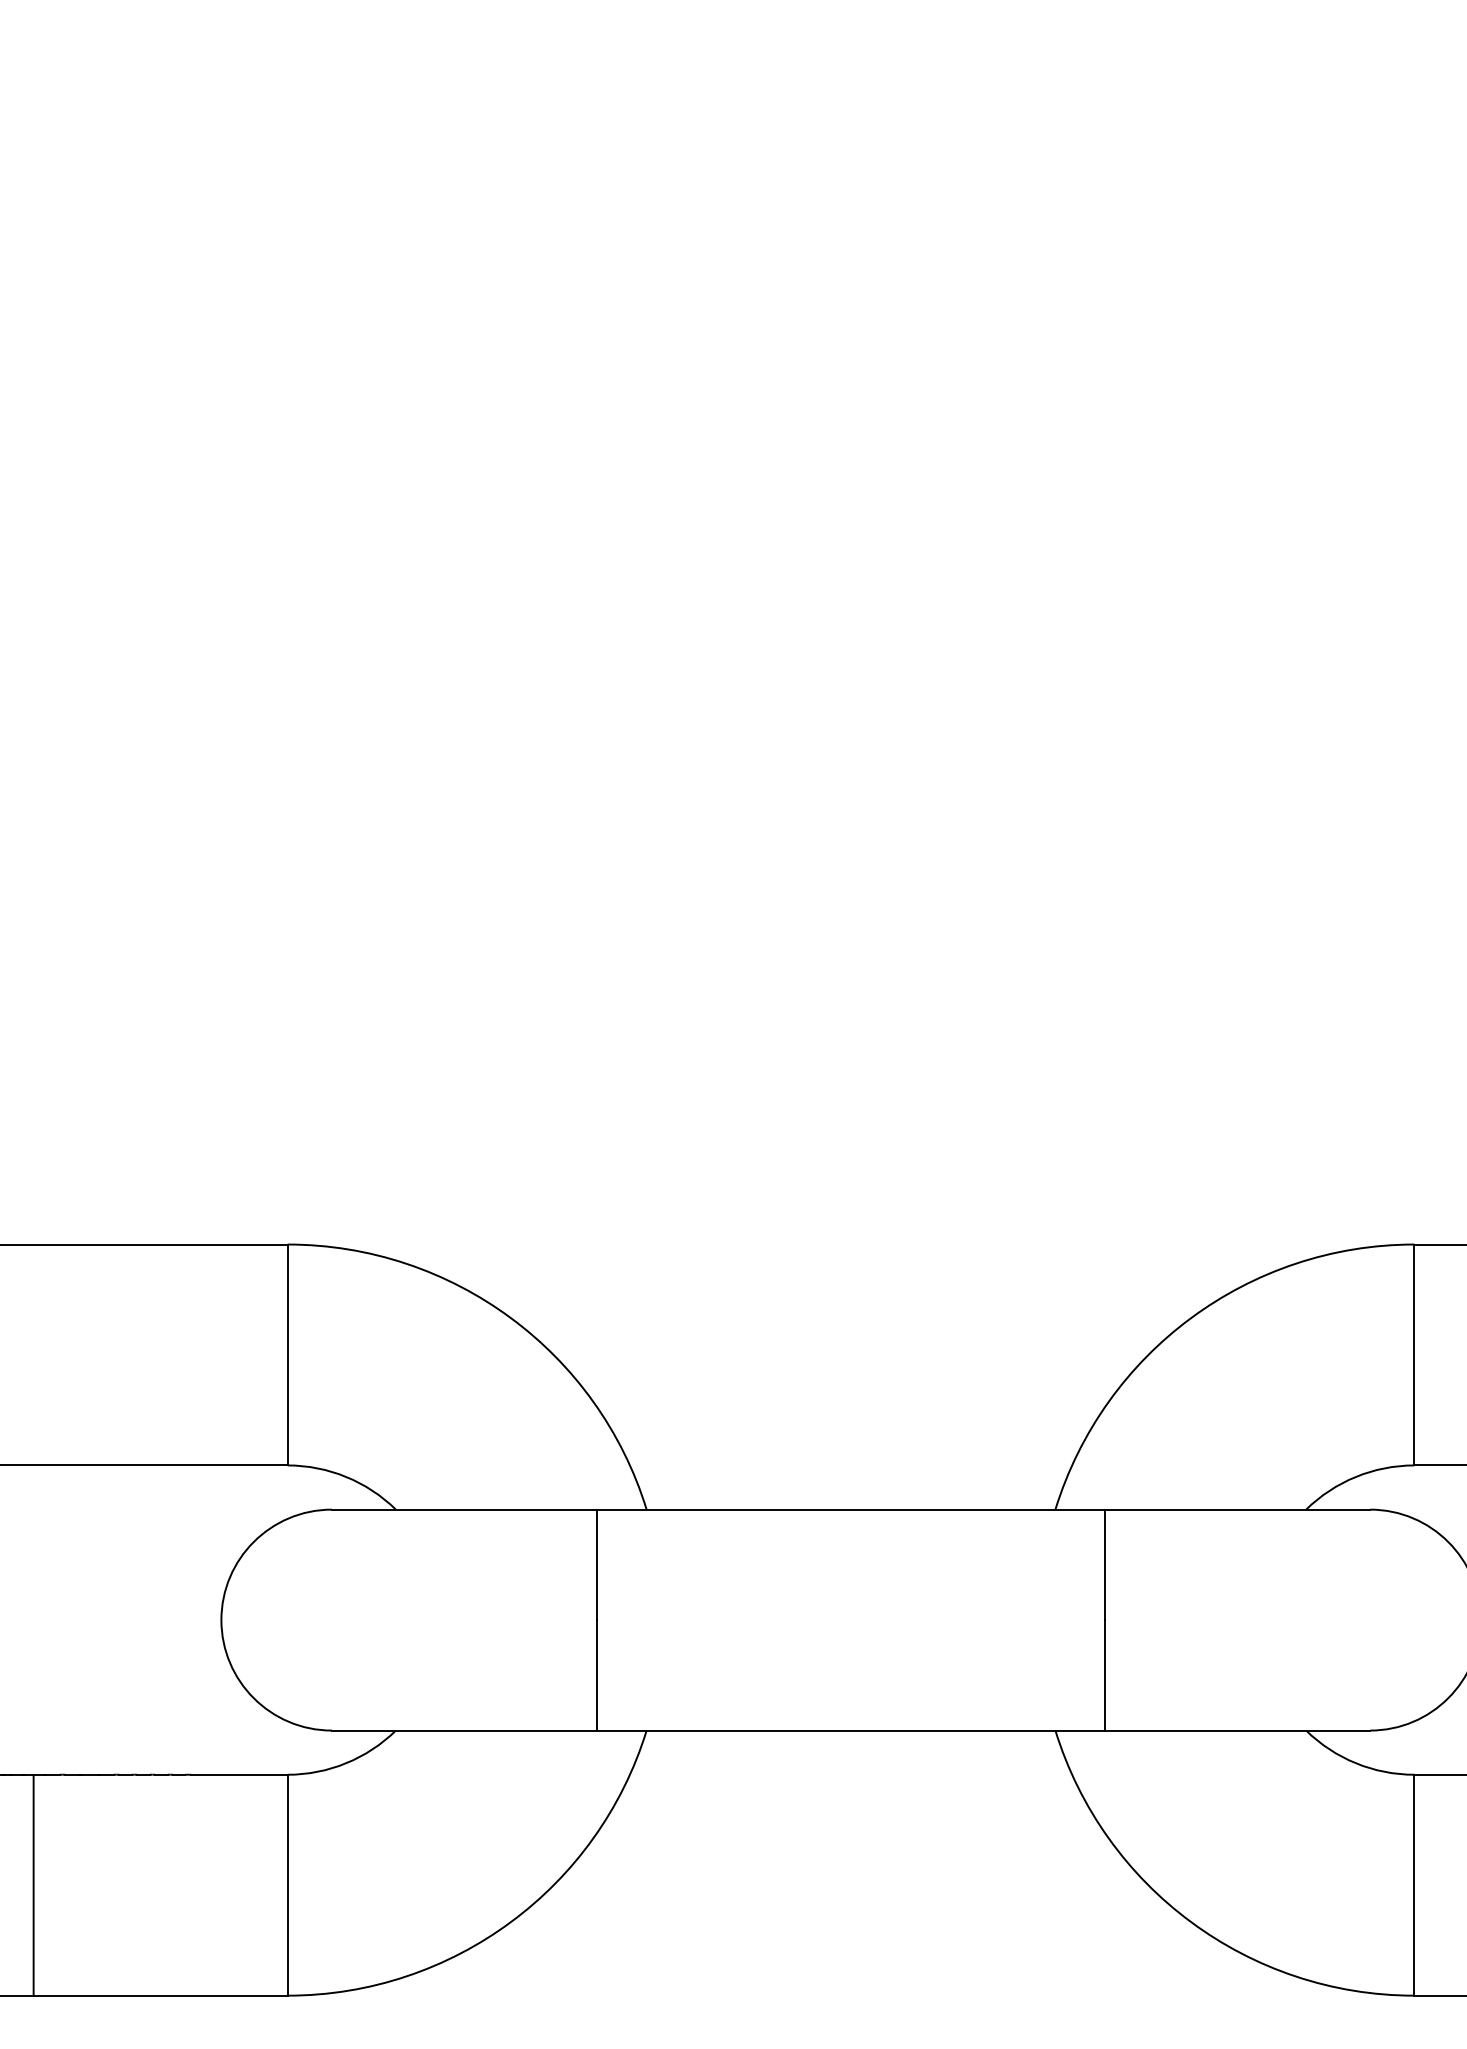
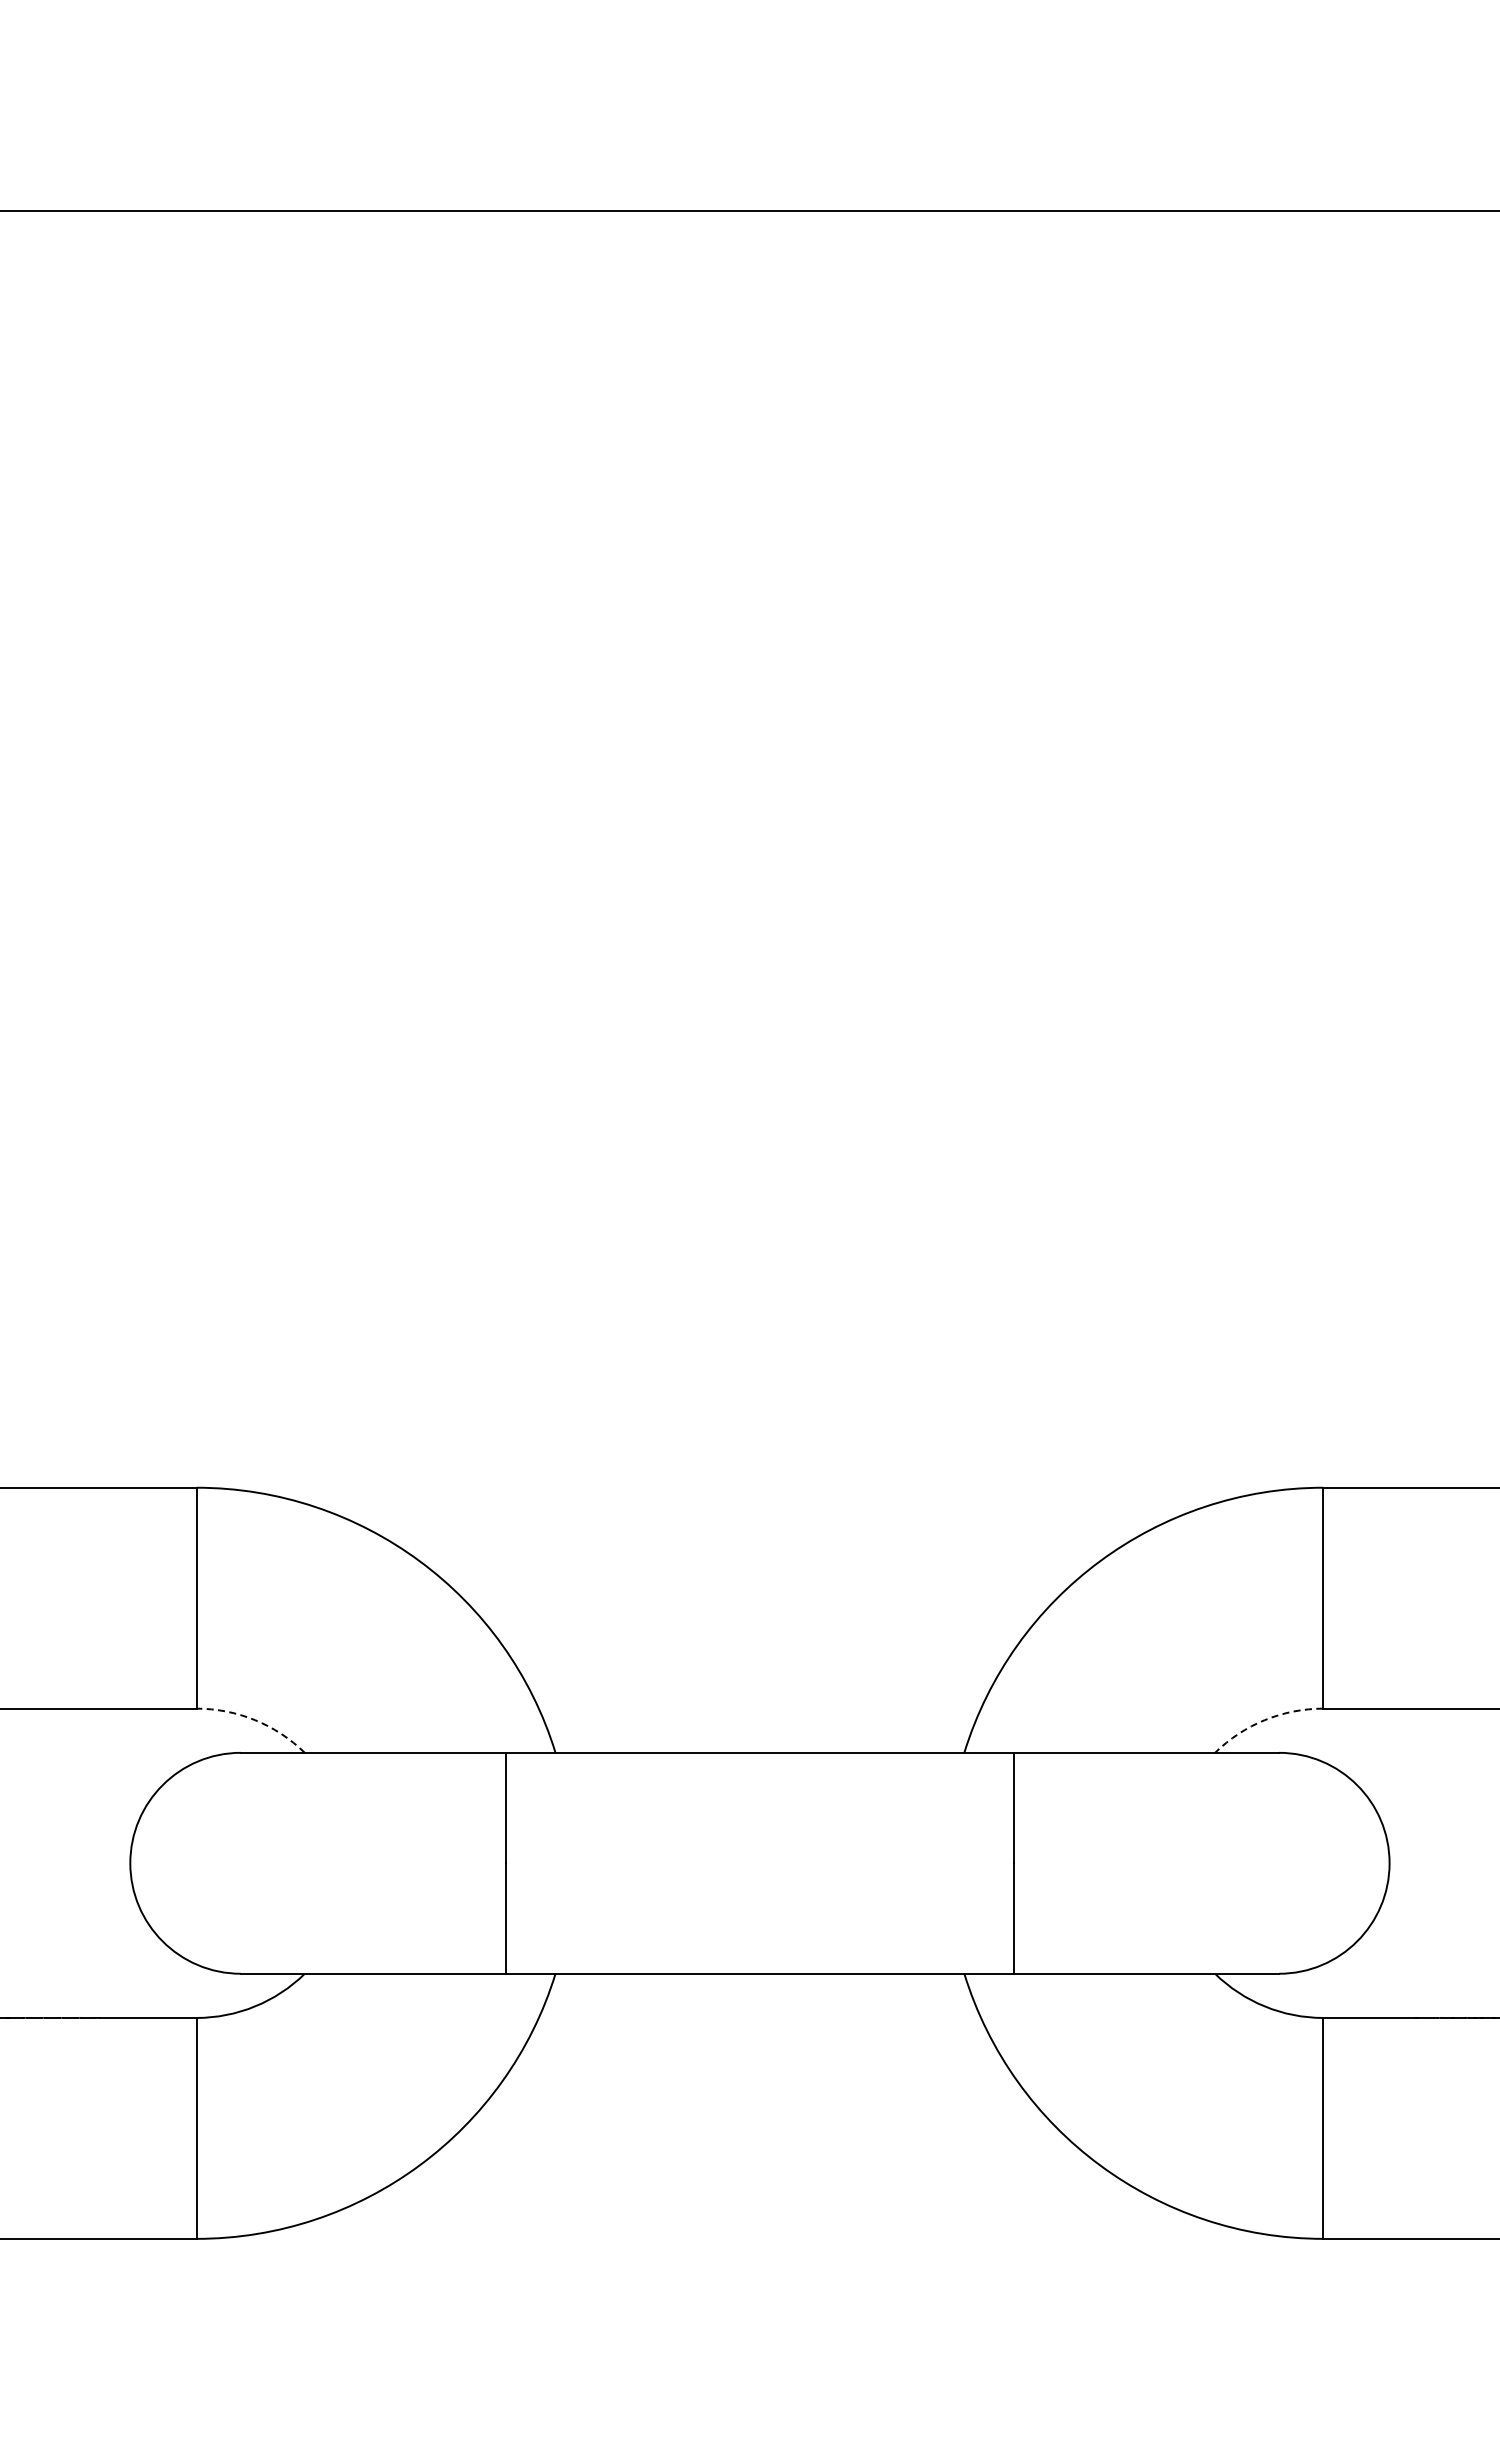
arc: (346, 1477) -> (255, 1720), solid -> dashed
arc: (1355, 1477) -> (1264, 1720), solid -> dashed

